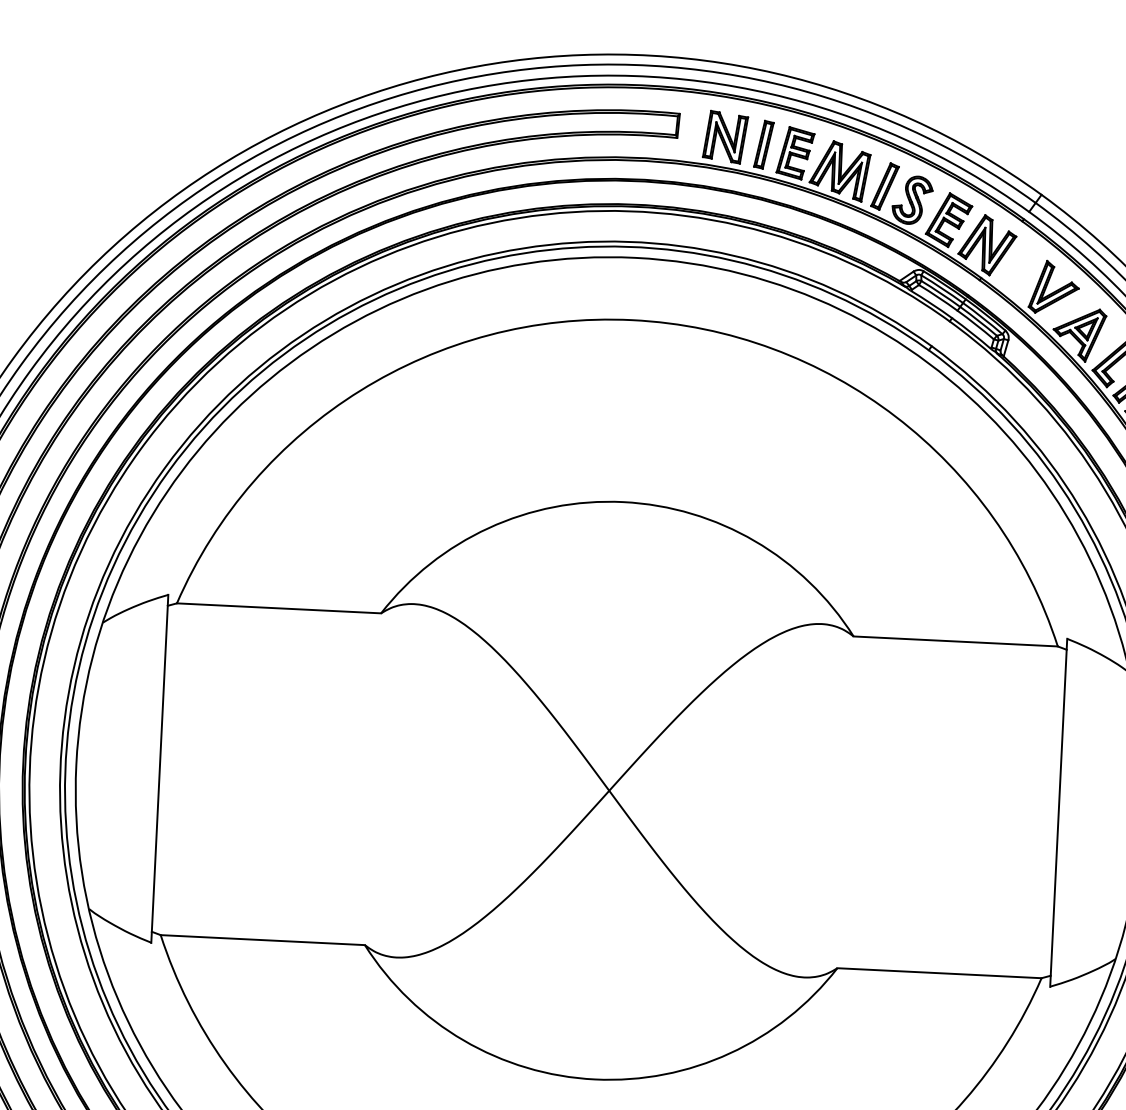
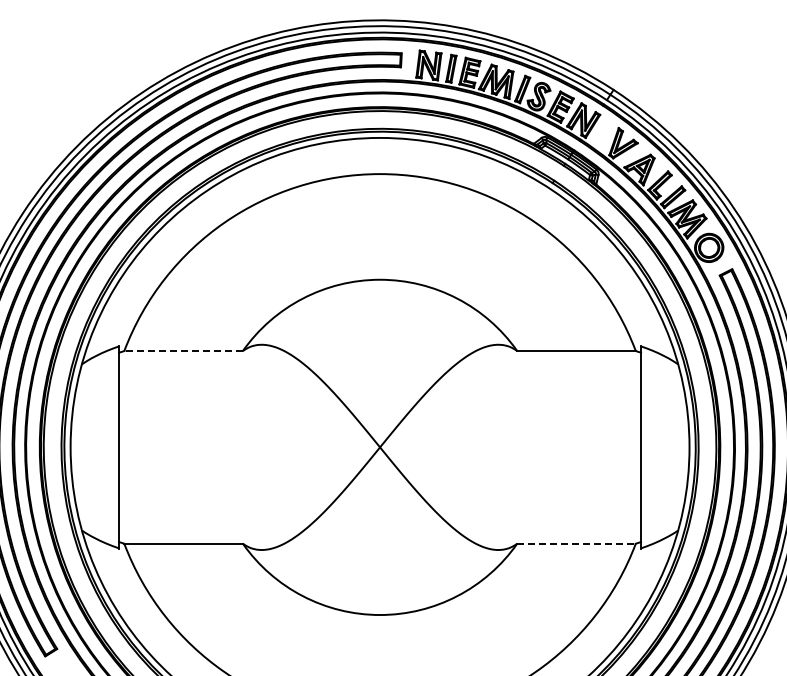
line: (278, 609) -> (183, 351), solid -> dashed
line: (941, 972) -> (577, 543), solid -> dashed

